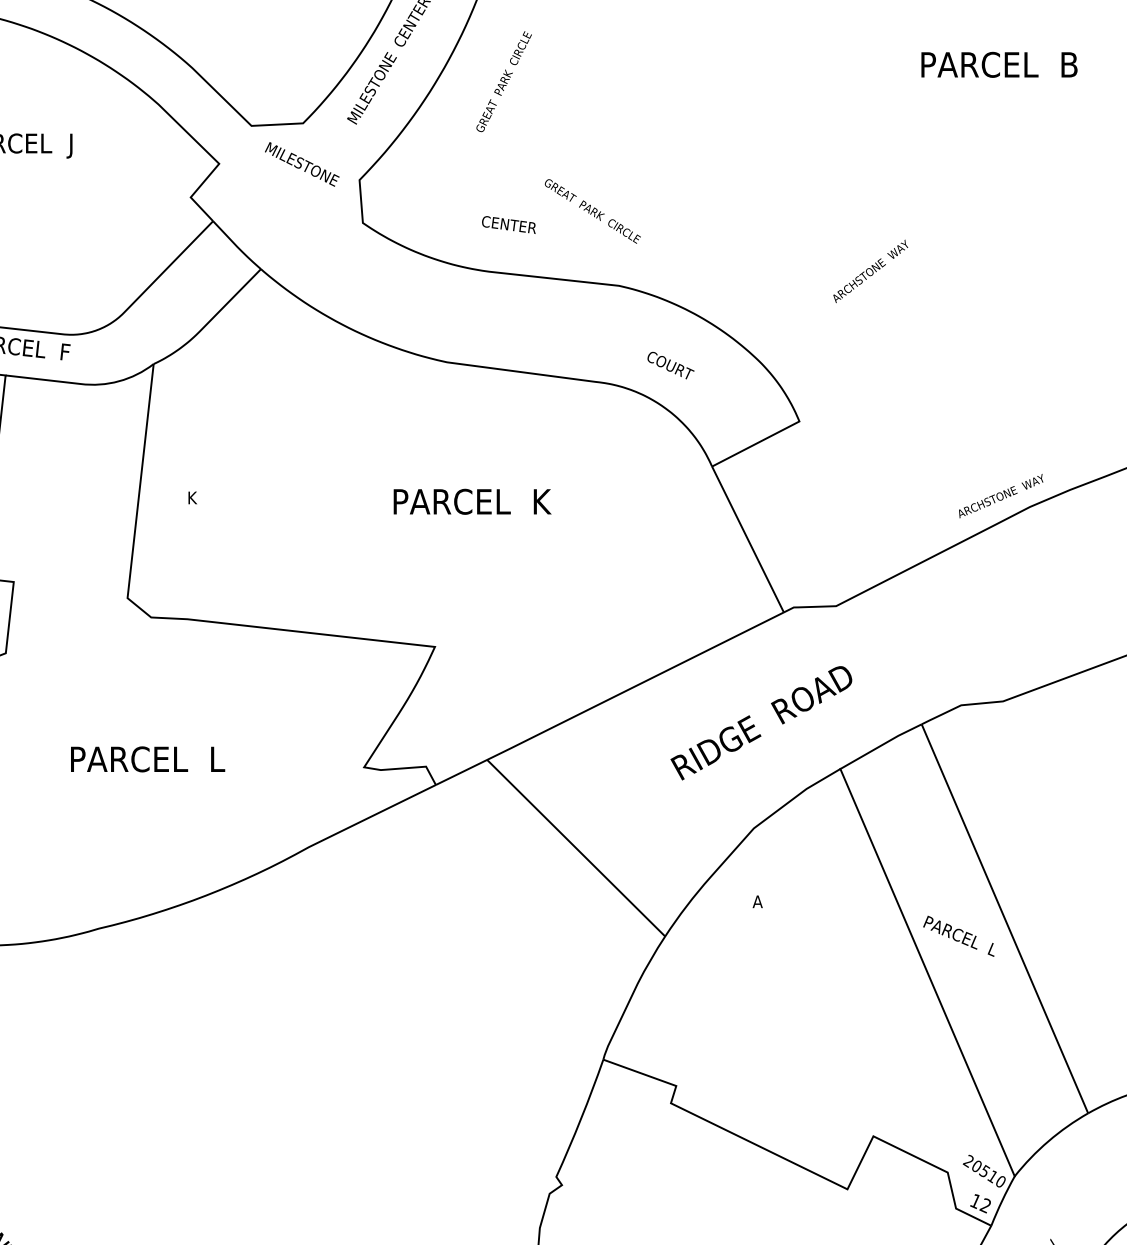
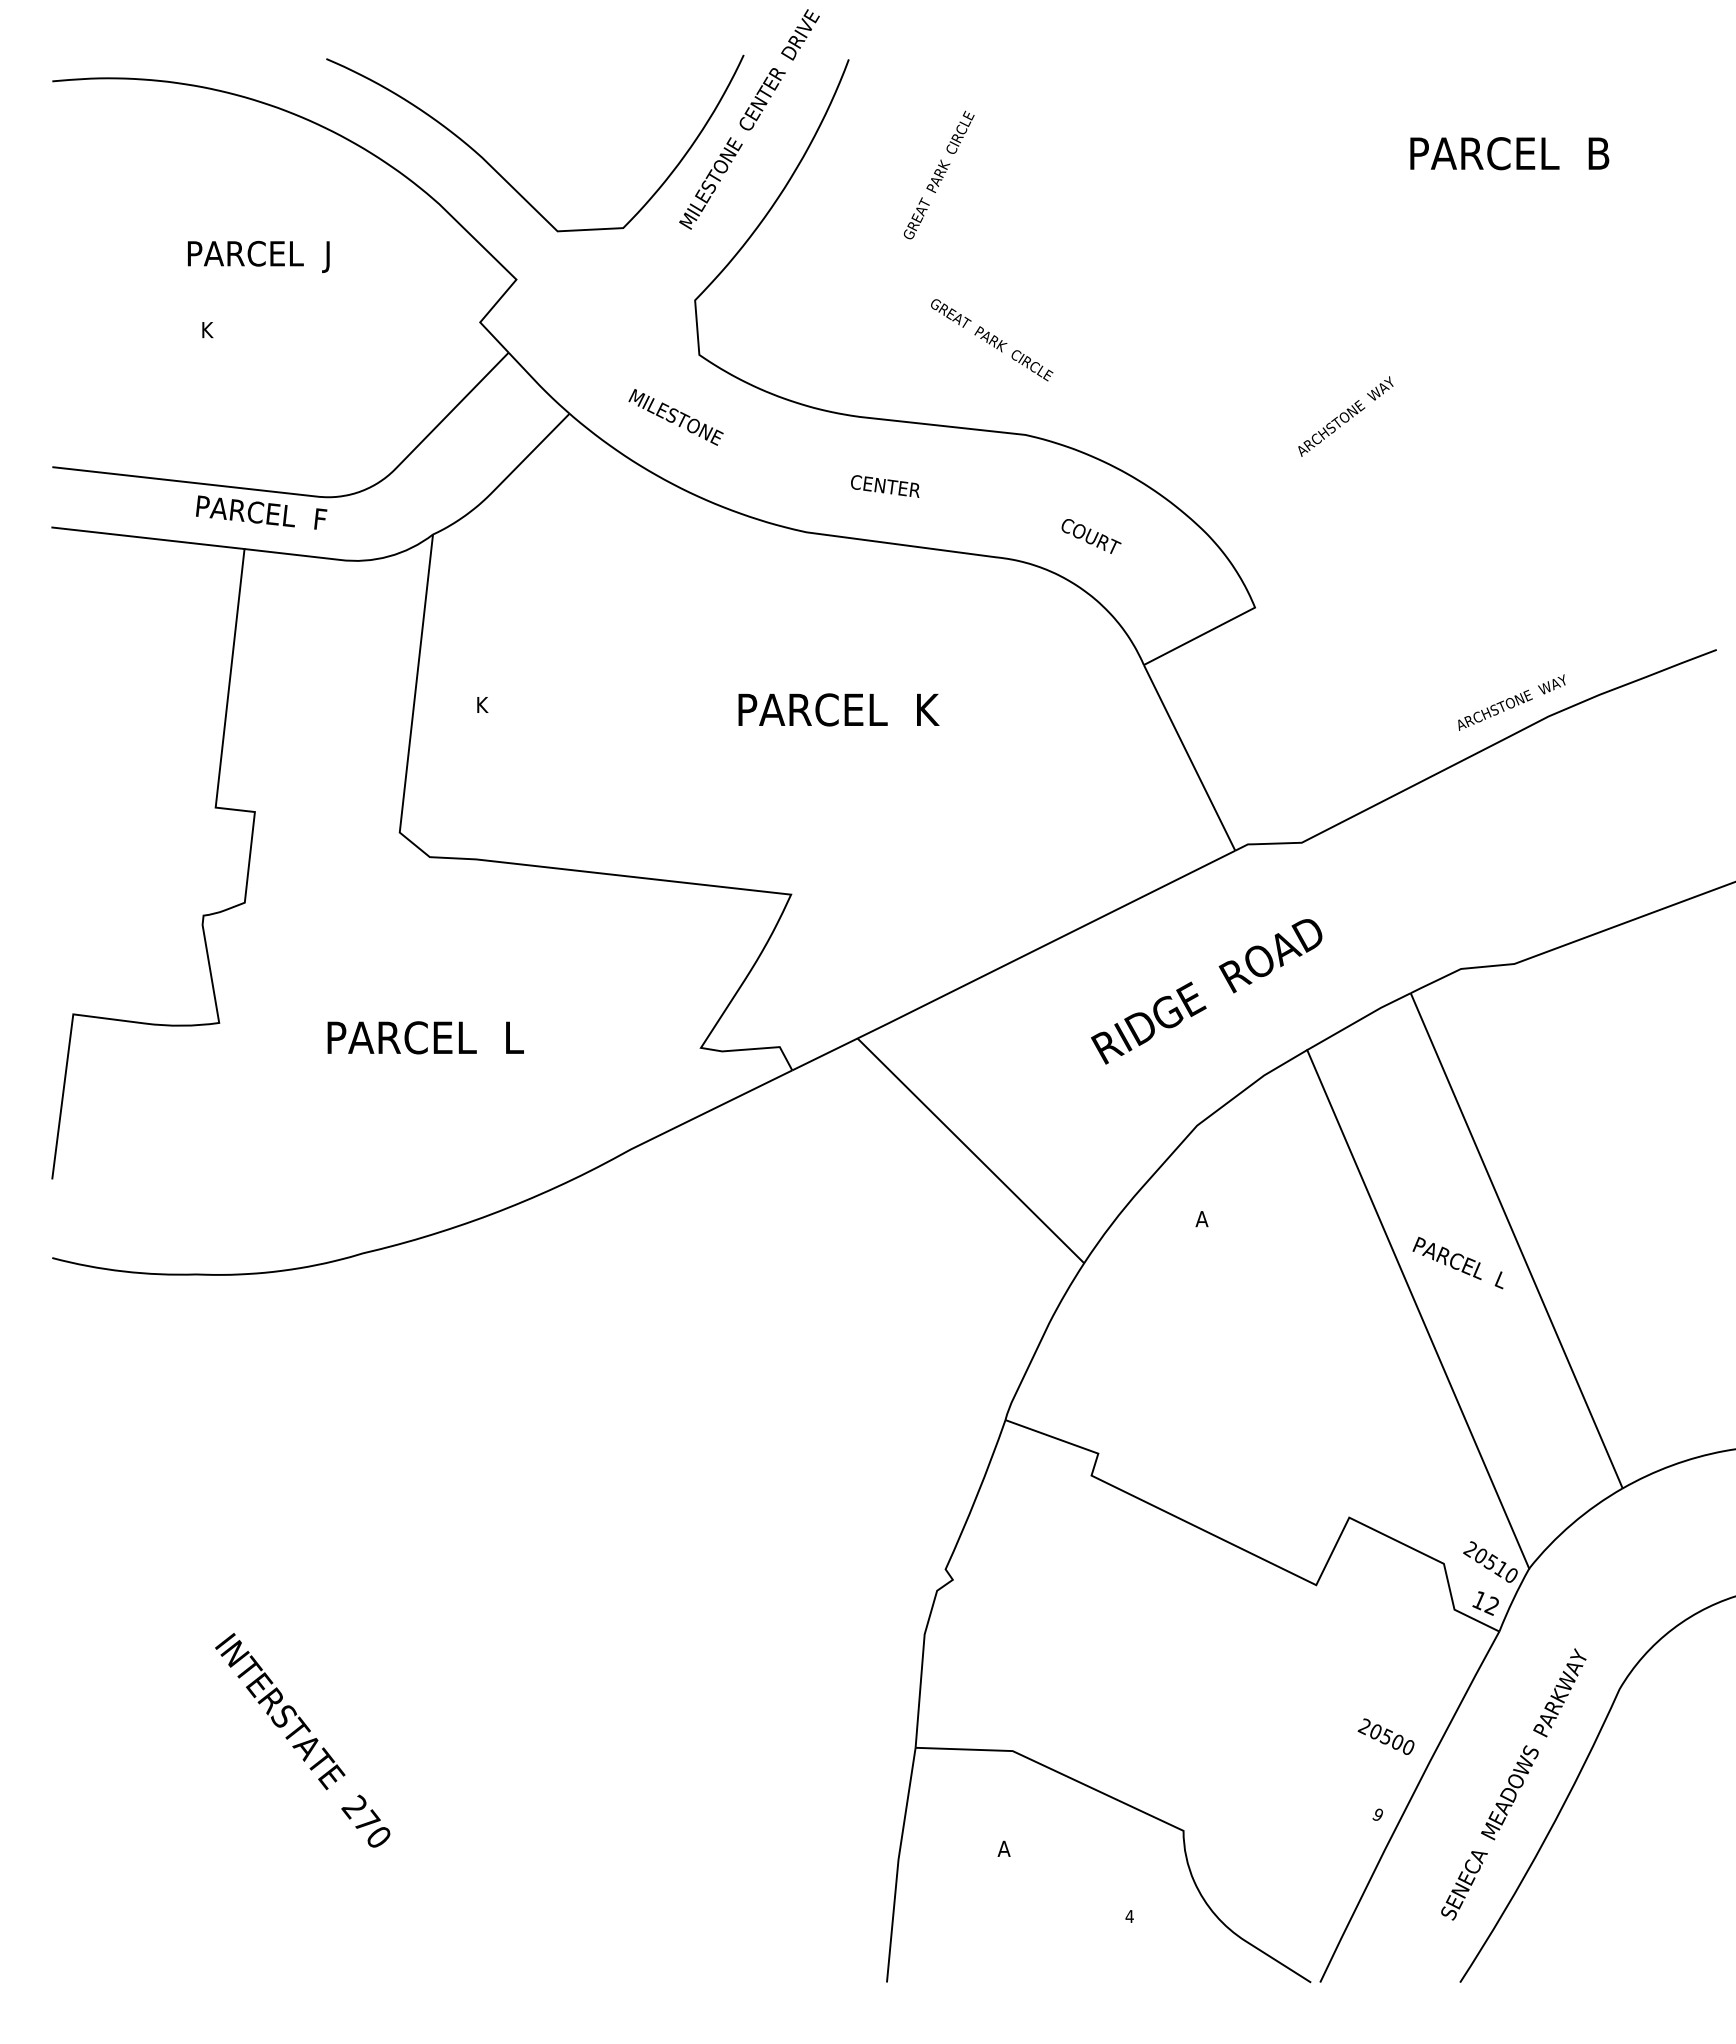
text: (503, 81) -> (938, 174), moved
text: (301, 164) -> (675, 417), moved
text: (509, 225) -> (885, 486), moved

